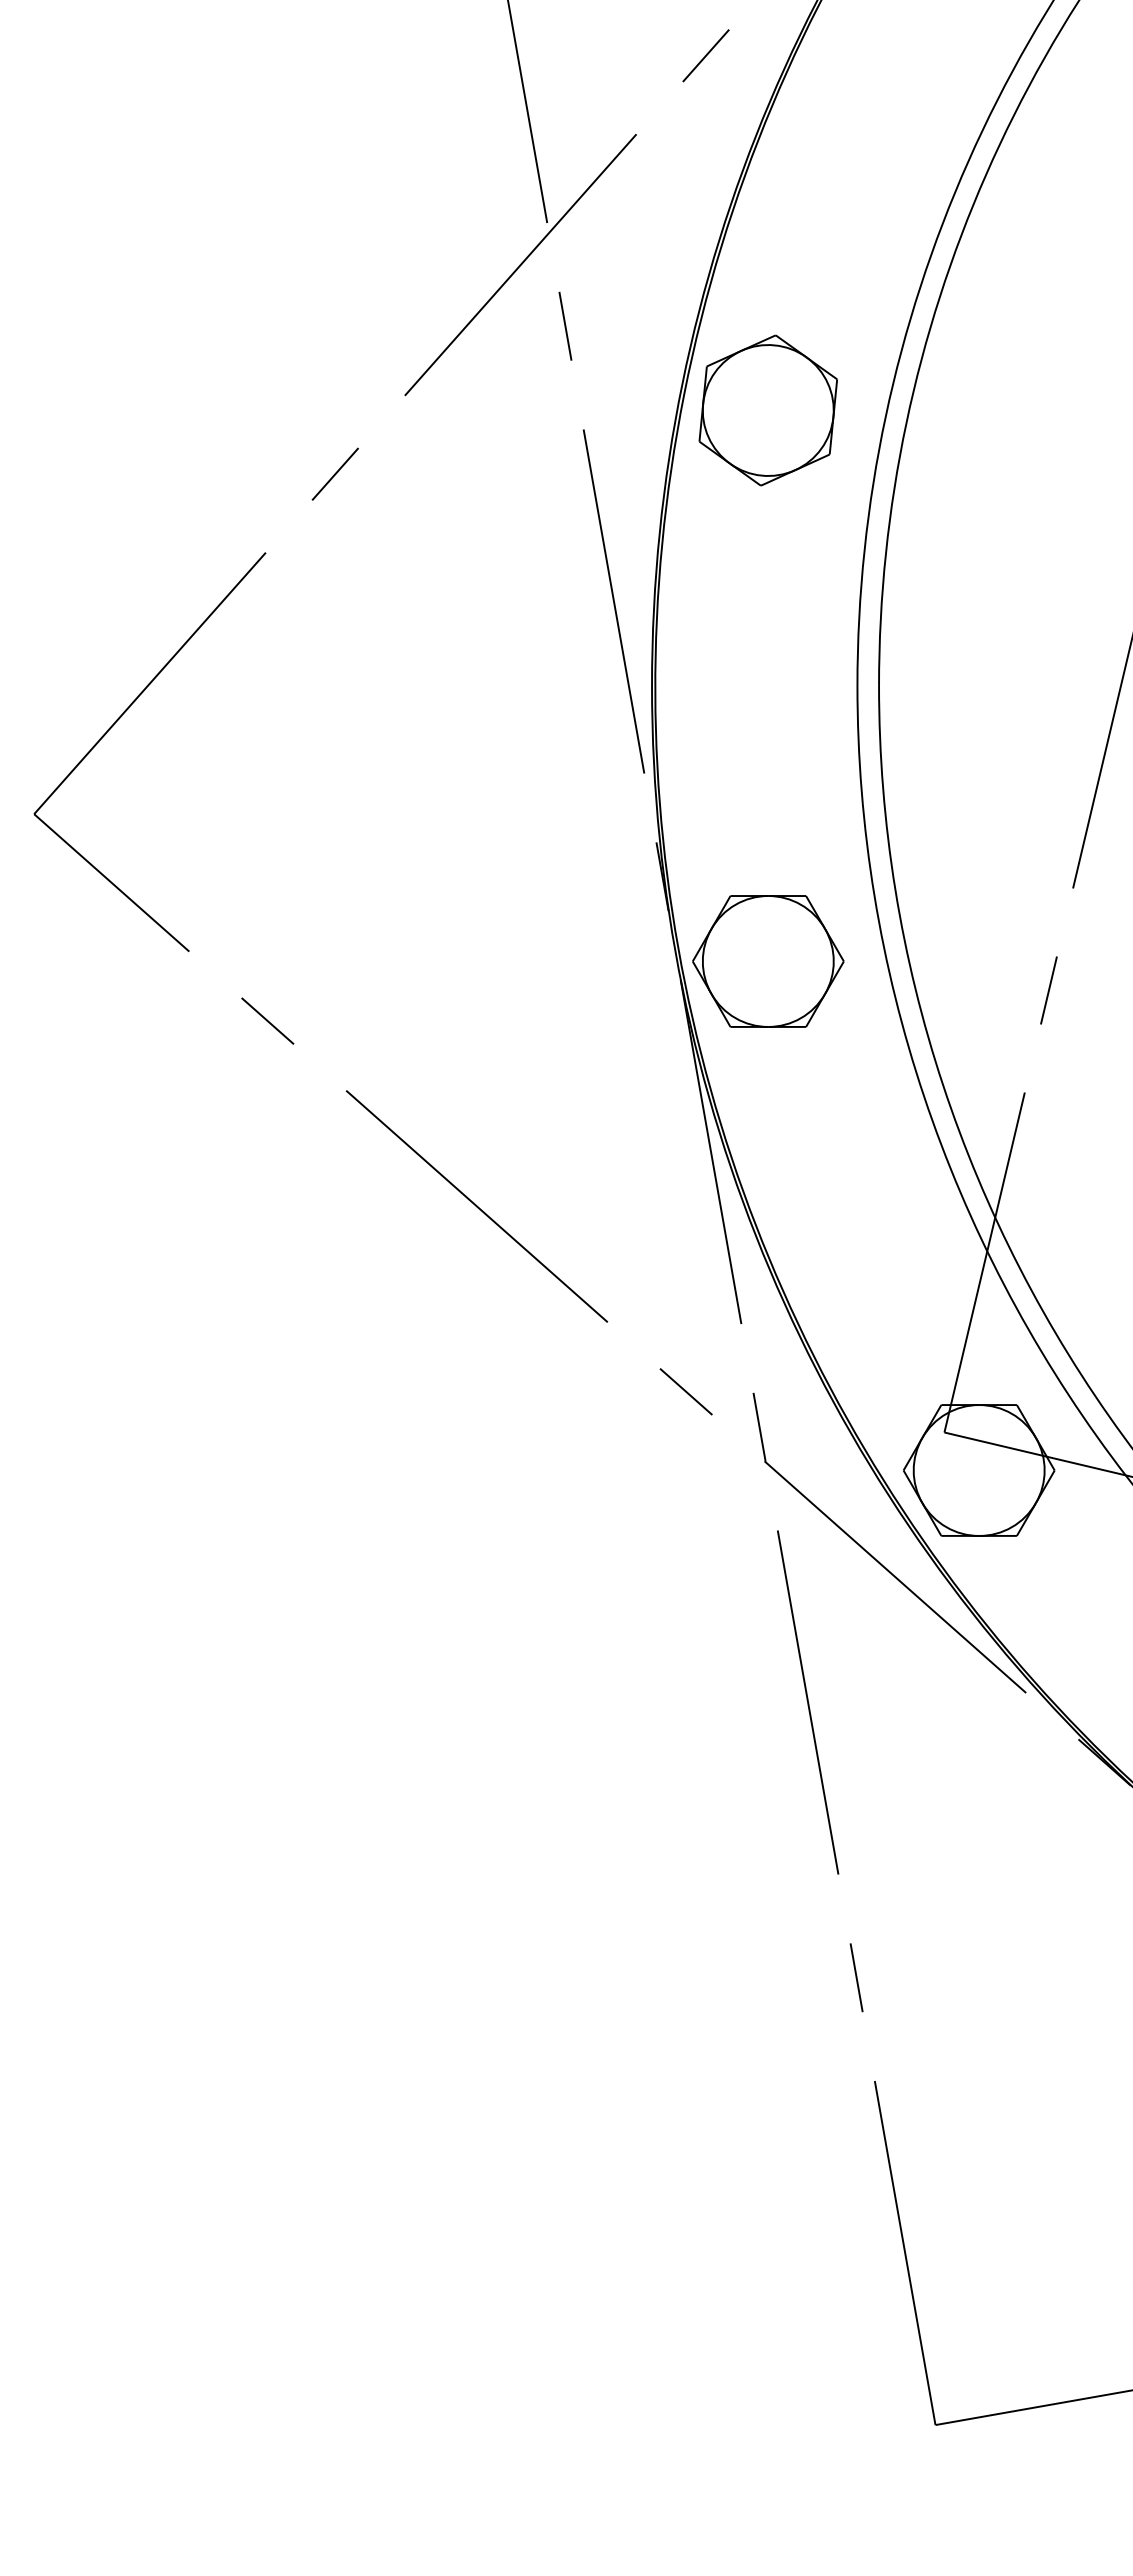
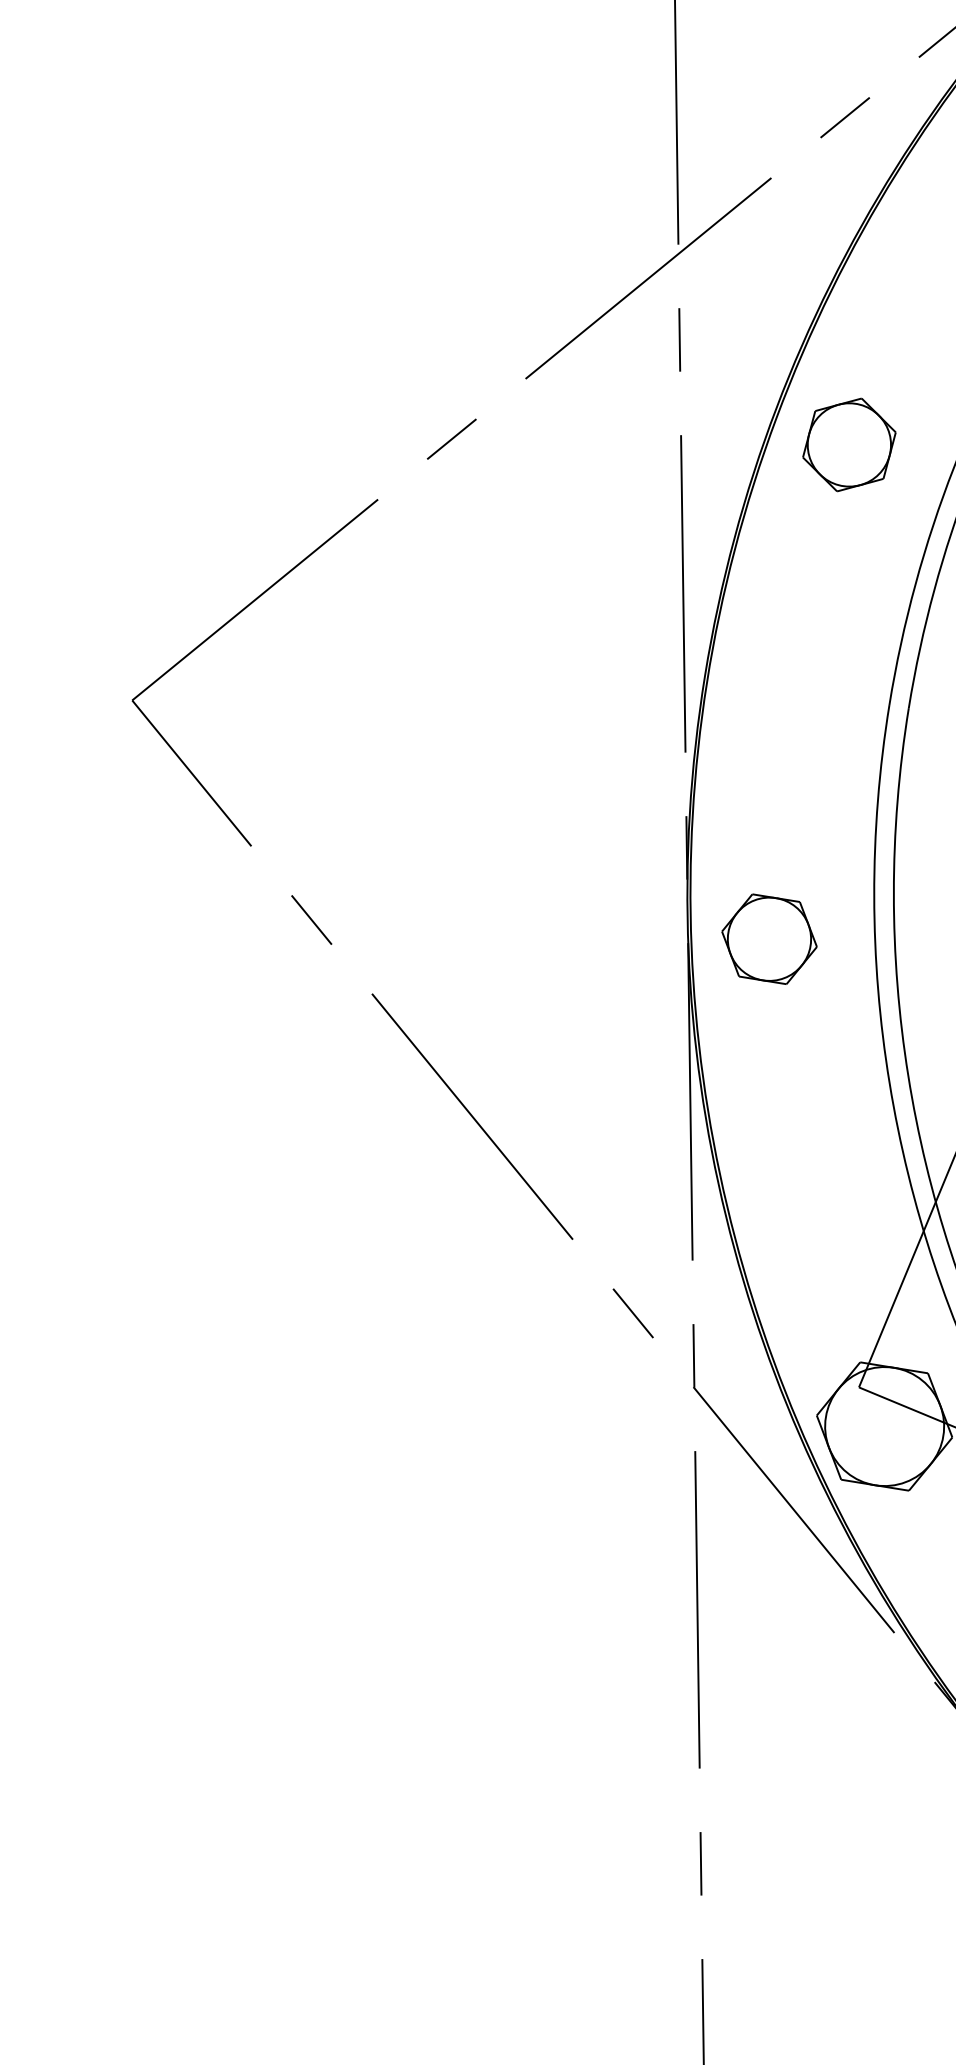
part: (767, 410) -> (848, 444), size x0.7
part: (768, 961) -> (769, 939), size x0.7

